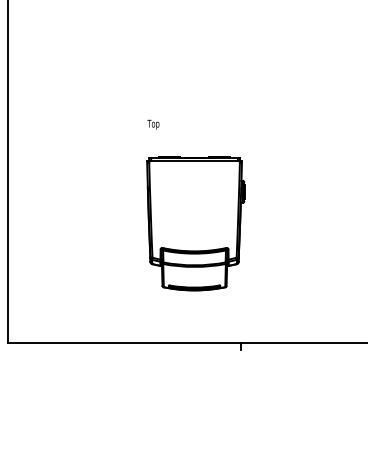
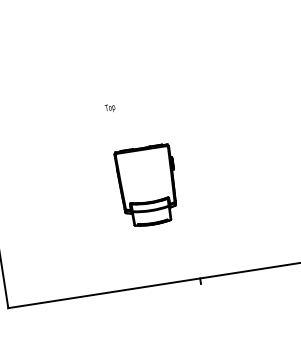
text: (153, 124) -> (110, 108), moved
part: (195, 223) -> (147, 185), size x0.7

